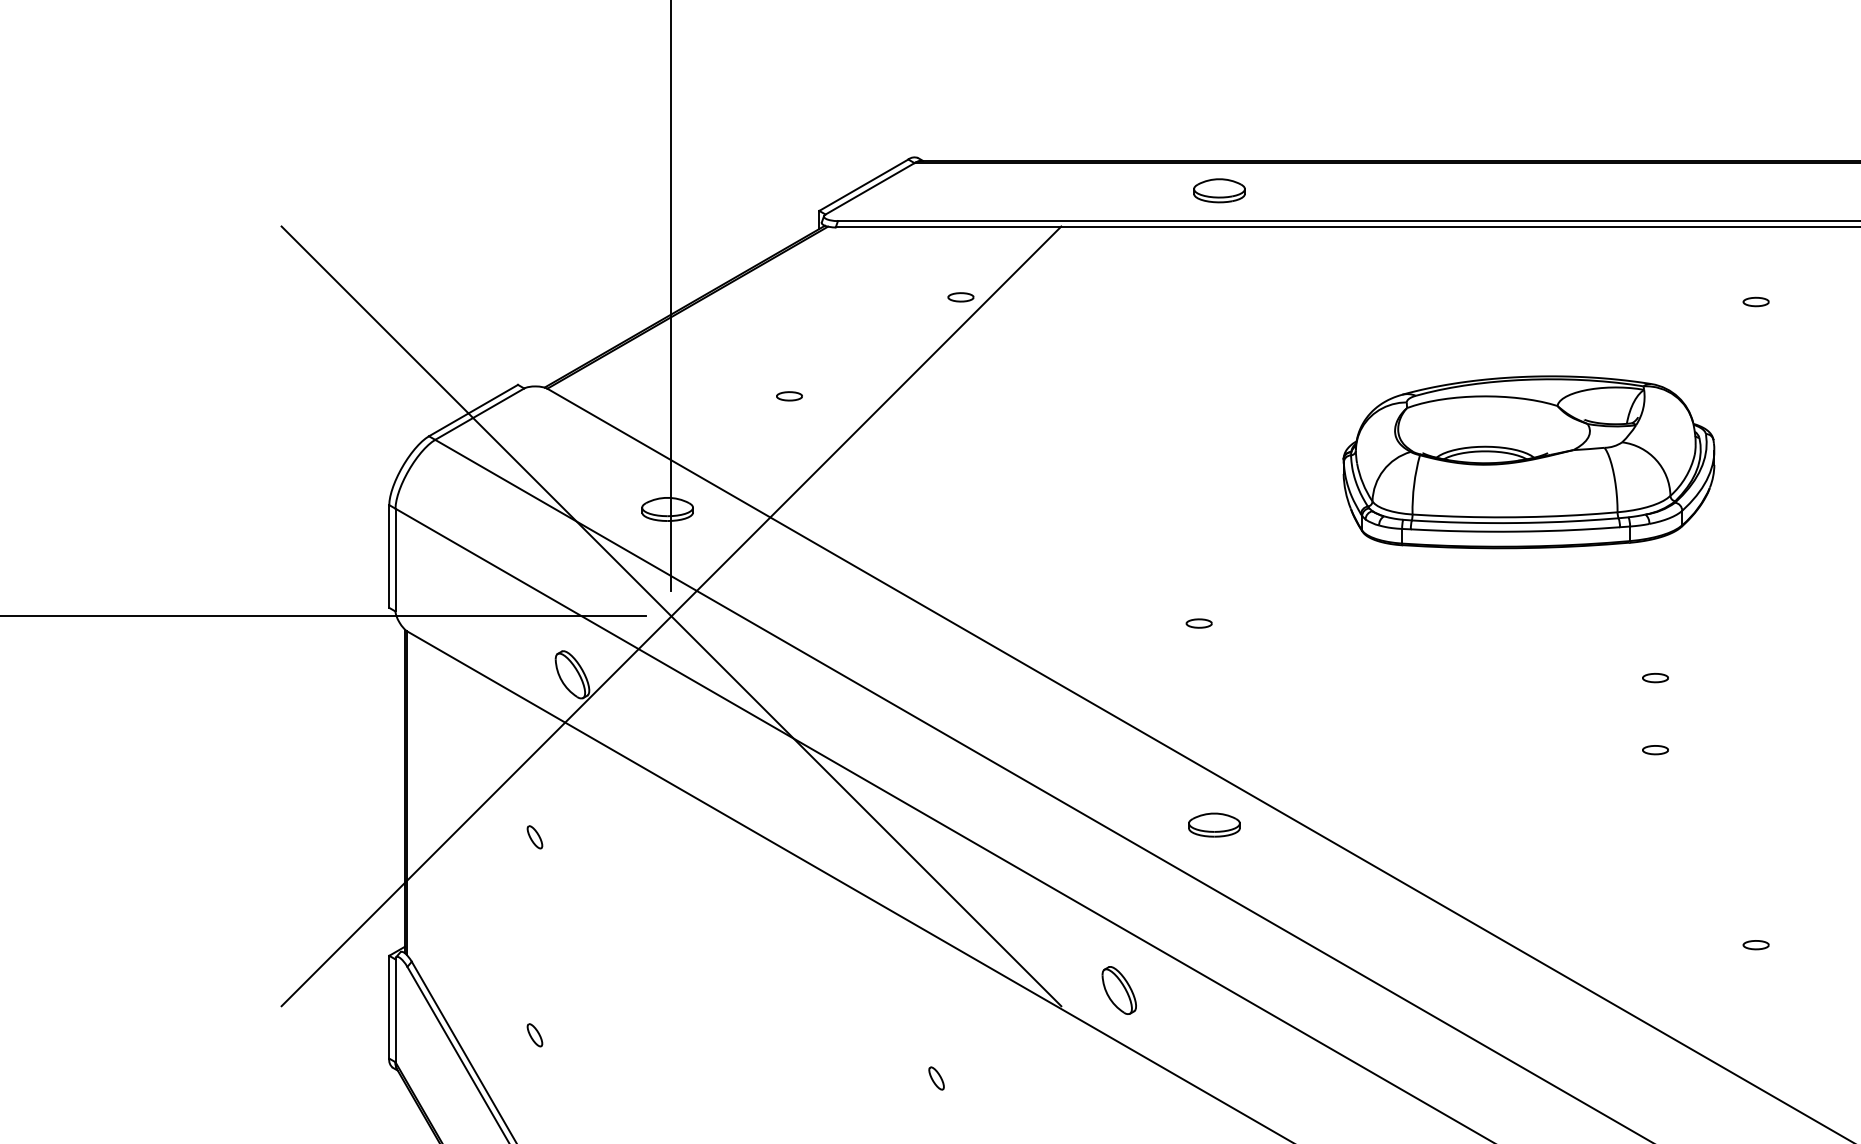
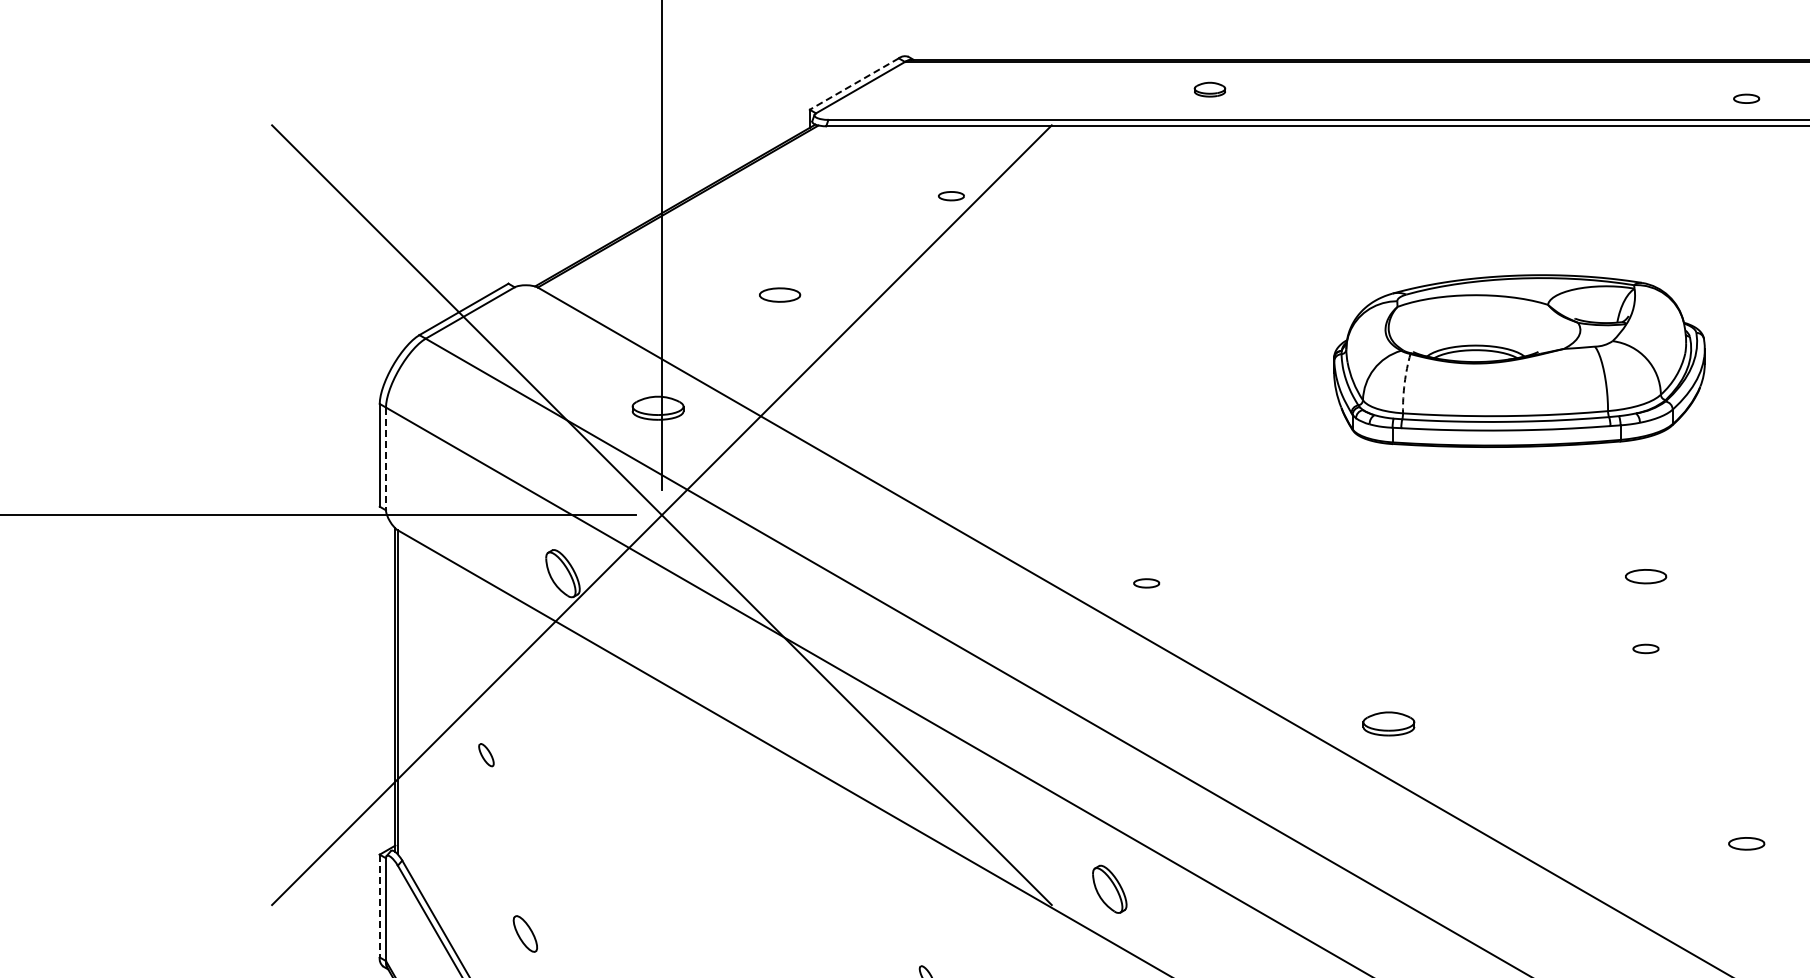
line: (863, 185) -> (853, 84), solid -> dashed
part: (1219, 190) -> (1209, 89), size x0.6
part: (1755, 301) -> (1745, 98), moved
part: (789, 396) -> (779, 295), size x1.6
arc: (1414, 484) -> (1404, 383), solid -> dashed
line: (395, 560) -> (385, 459), solid -> dashed
part: (1198, 623) -> (1145, 583), moved
part: (1655, 678) -> (1645, 577), size x1.6
part: (1214, 824) -> (1388, 723), moved
part: (534, 837) -> (485, 755), moved
part: (1755, 945) -> (1745, 844), size x1.4
line: (389, 1007) -> (379, 906), solid -> dashed
part: (534, 1035) -> (524, 934), size x1.6

